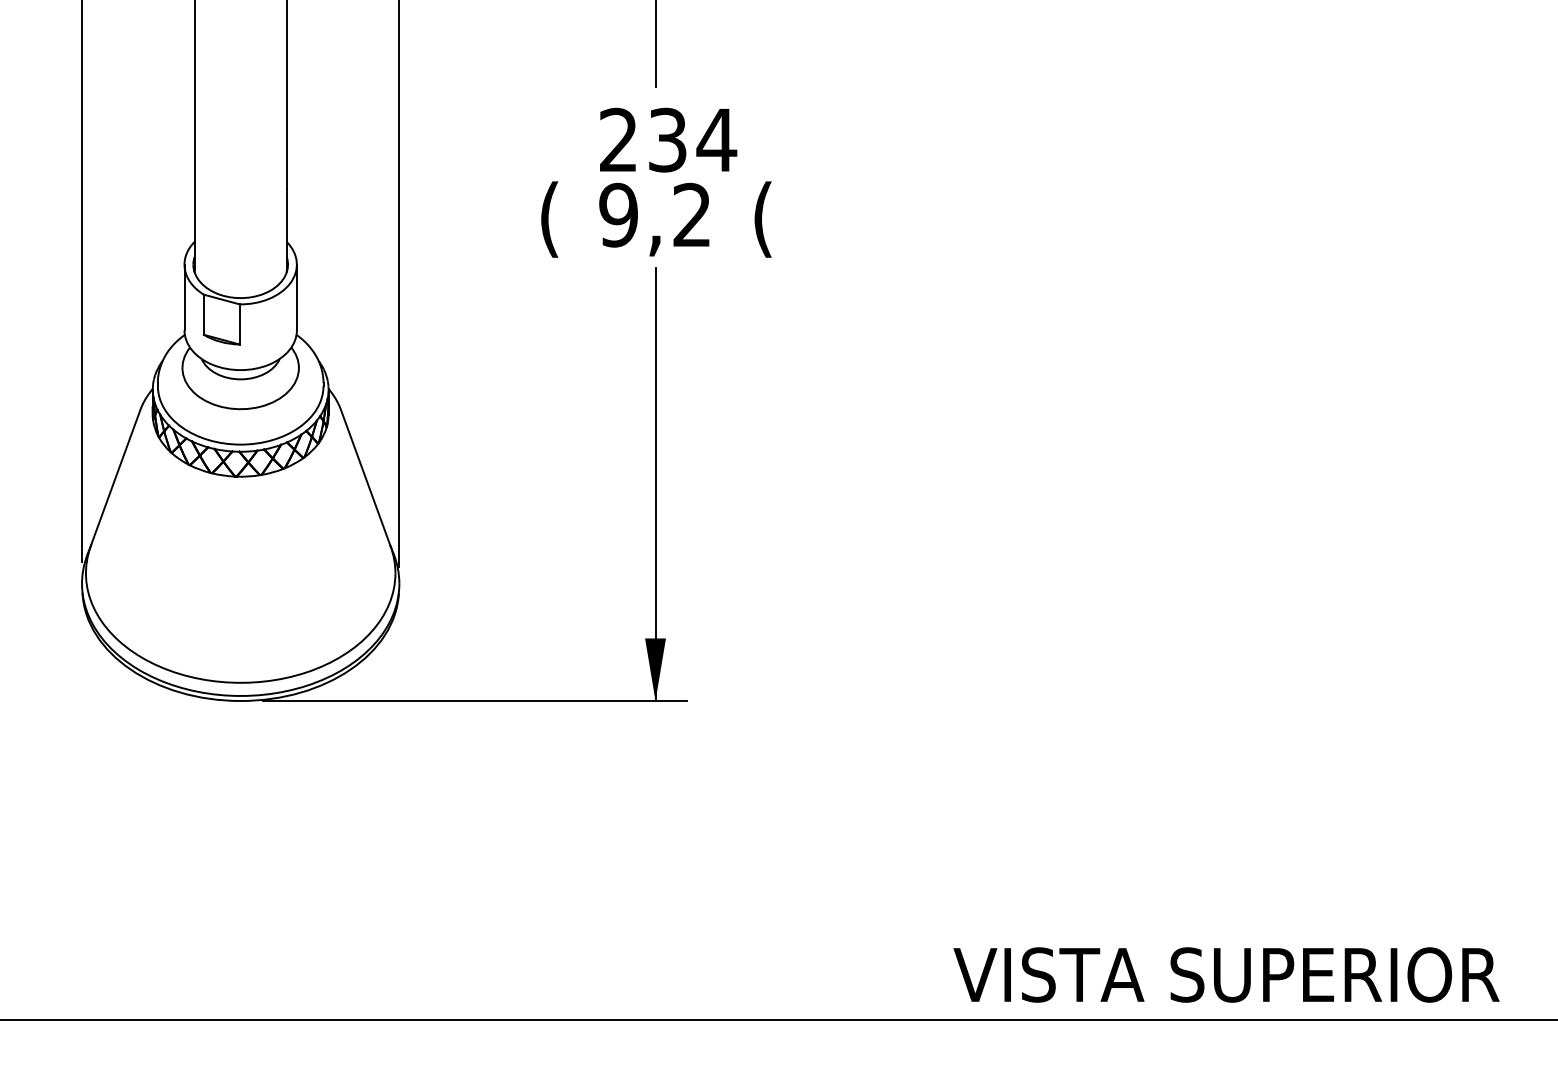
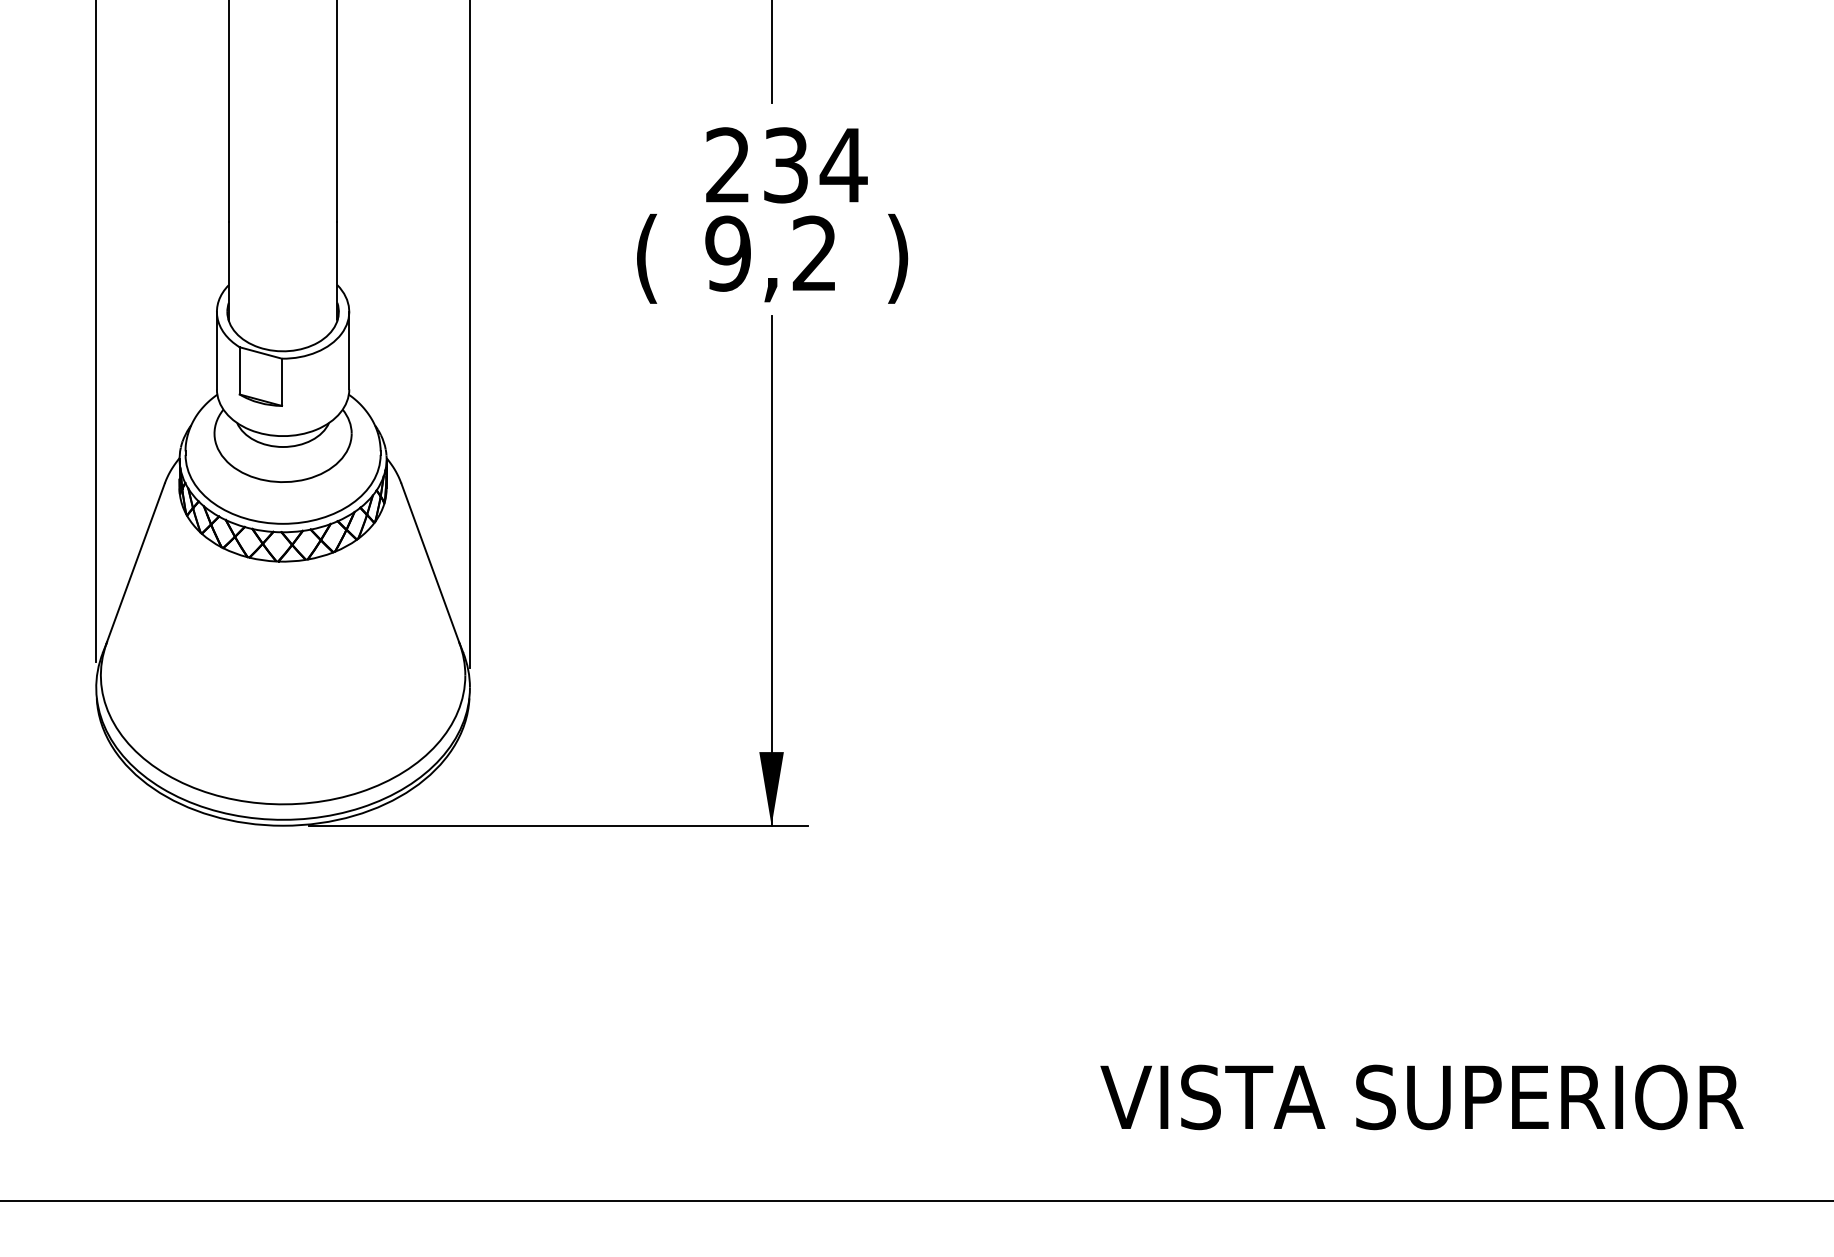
text: (763, 219) -> (898, 258), ( -> )
text: (1226, 975) -> (1421, 1097), moved

